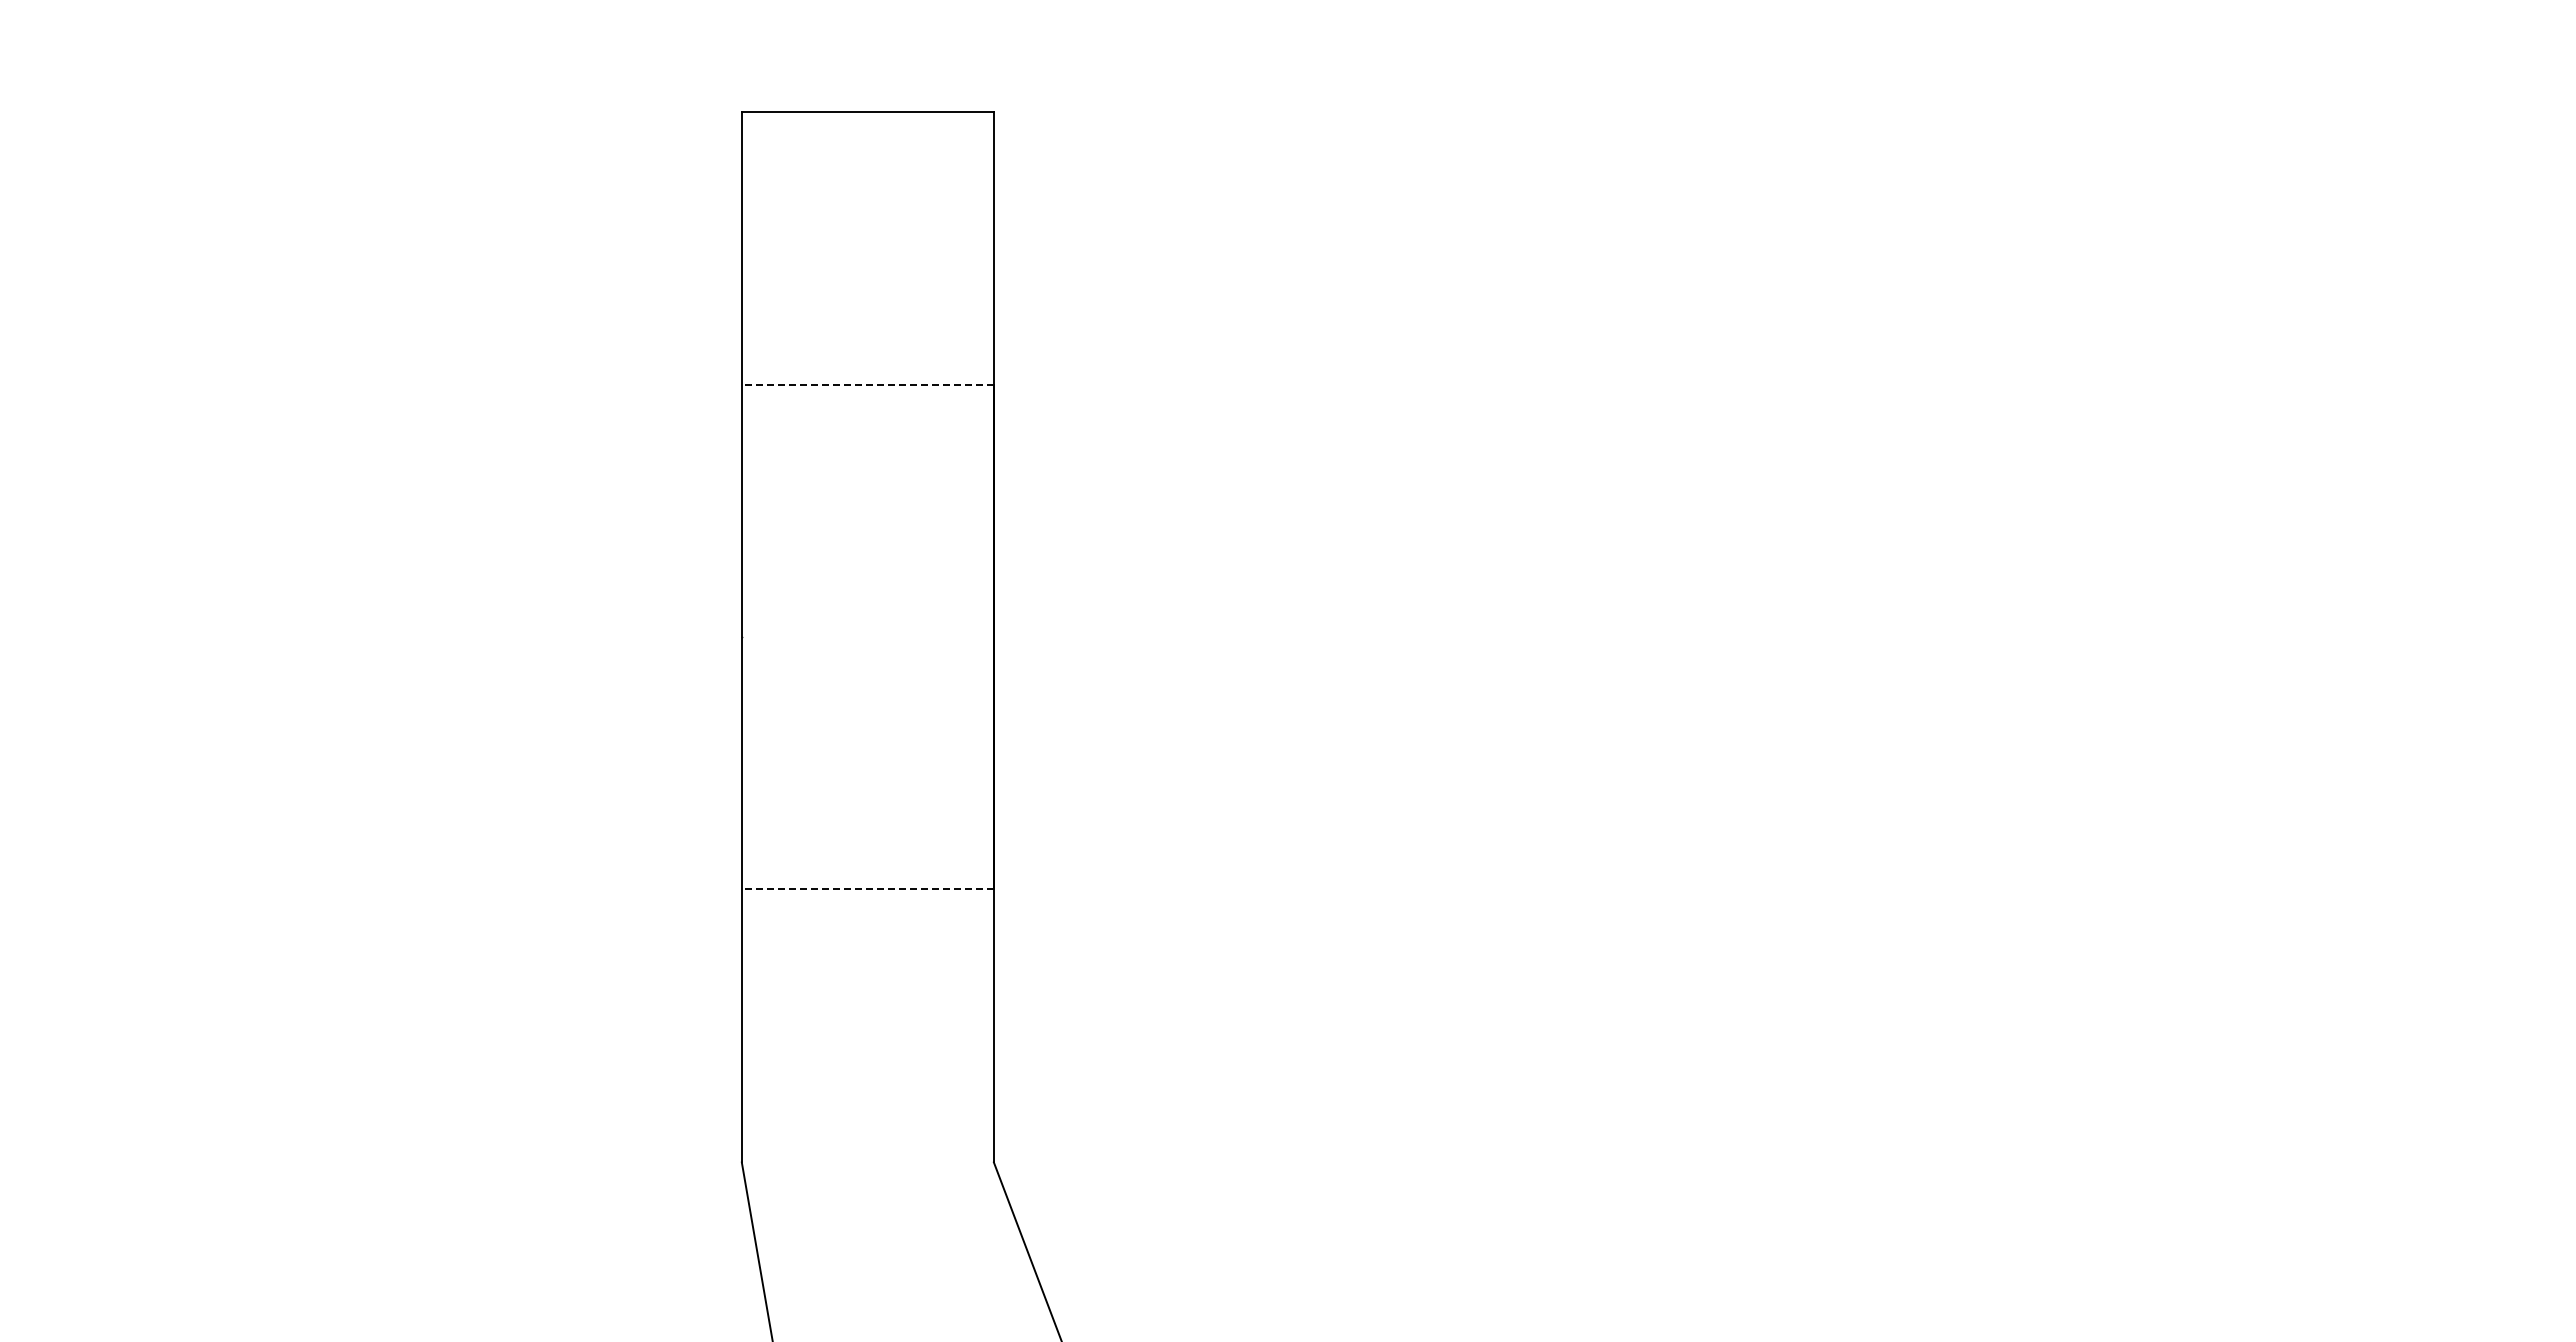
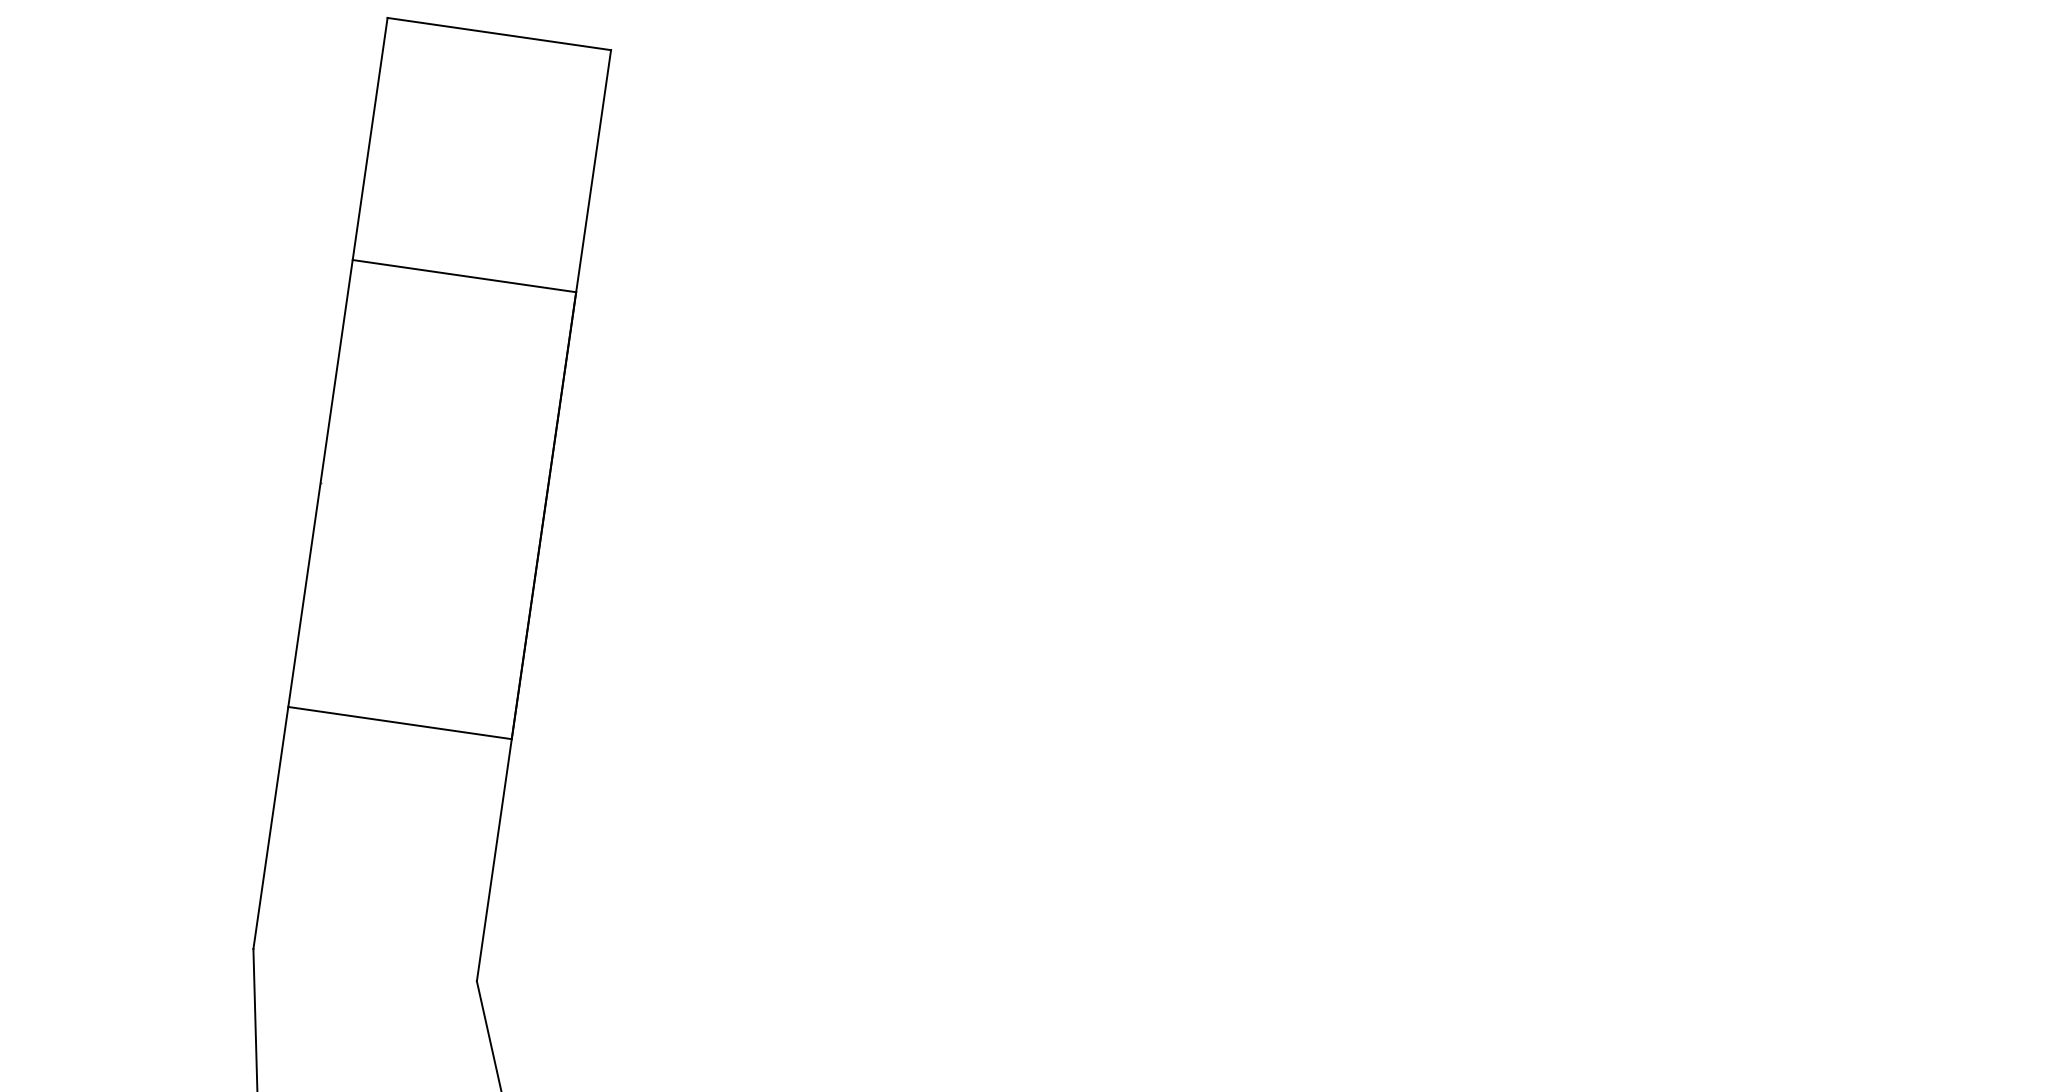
line: (867, 385) -> (464, 276), dashed -> solid
line: (867, 889) -> (399, 723), dashed -> solid

